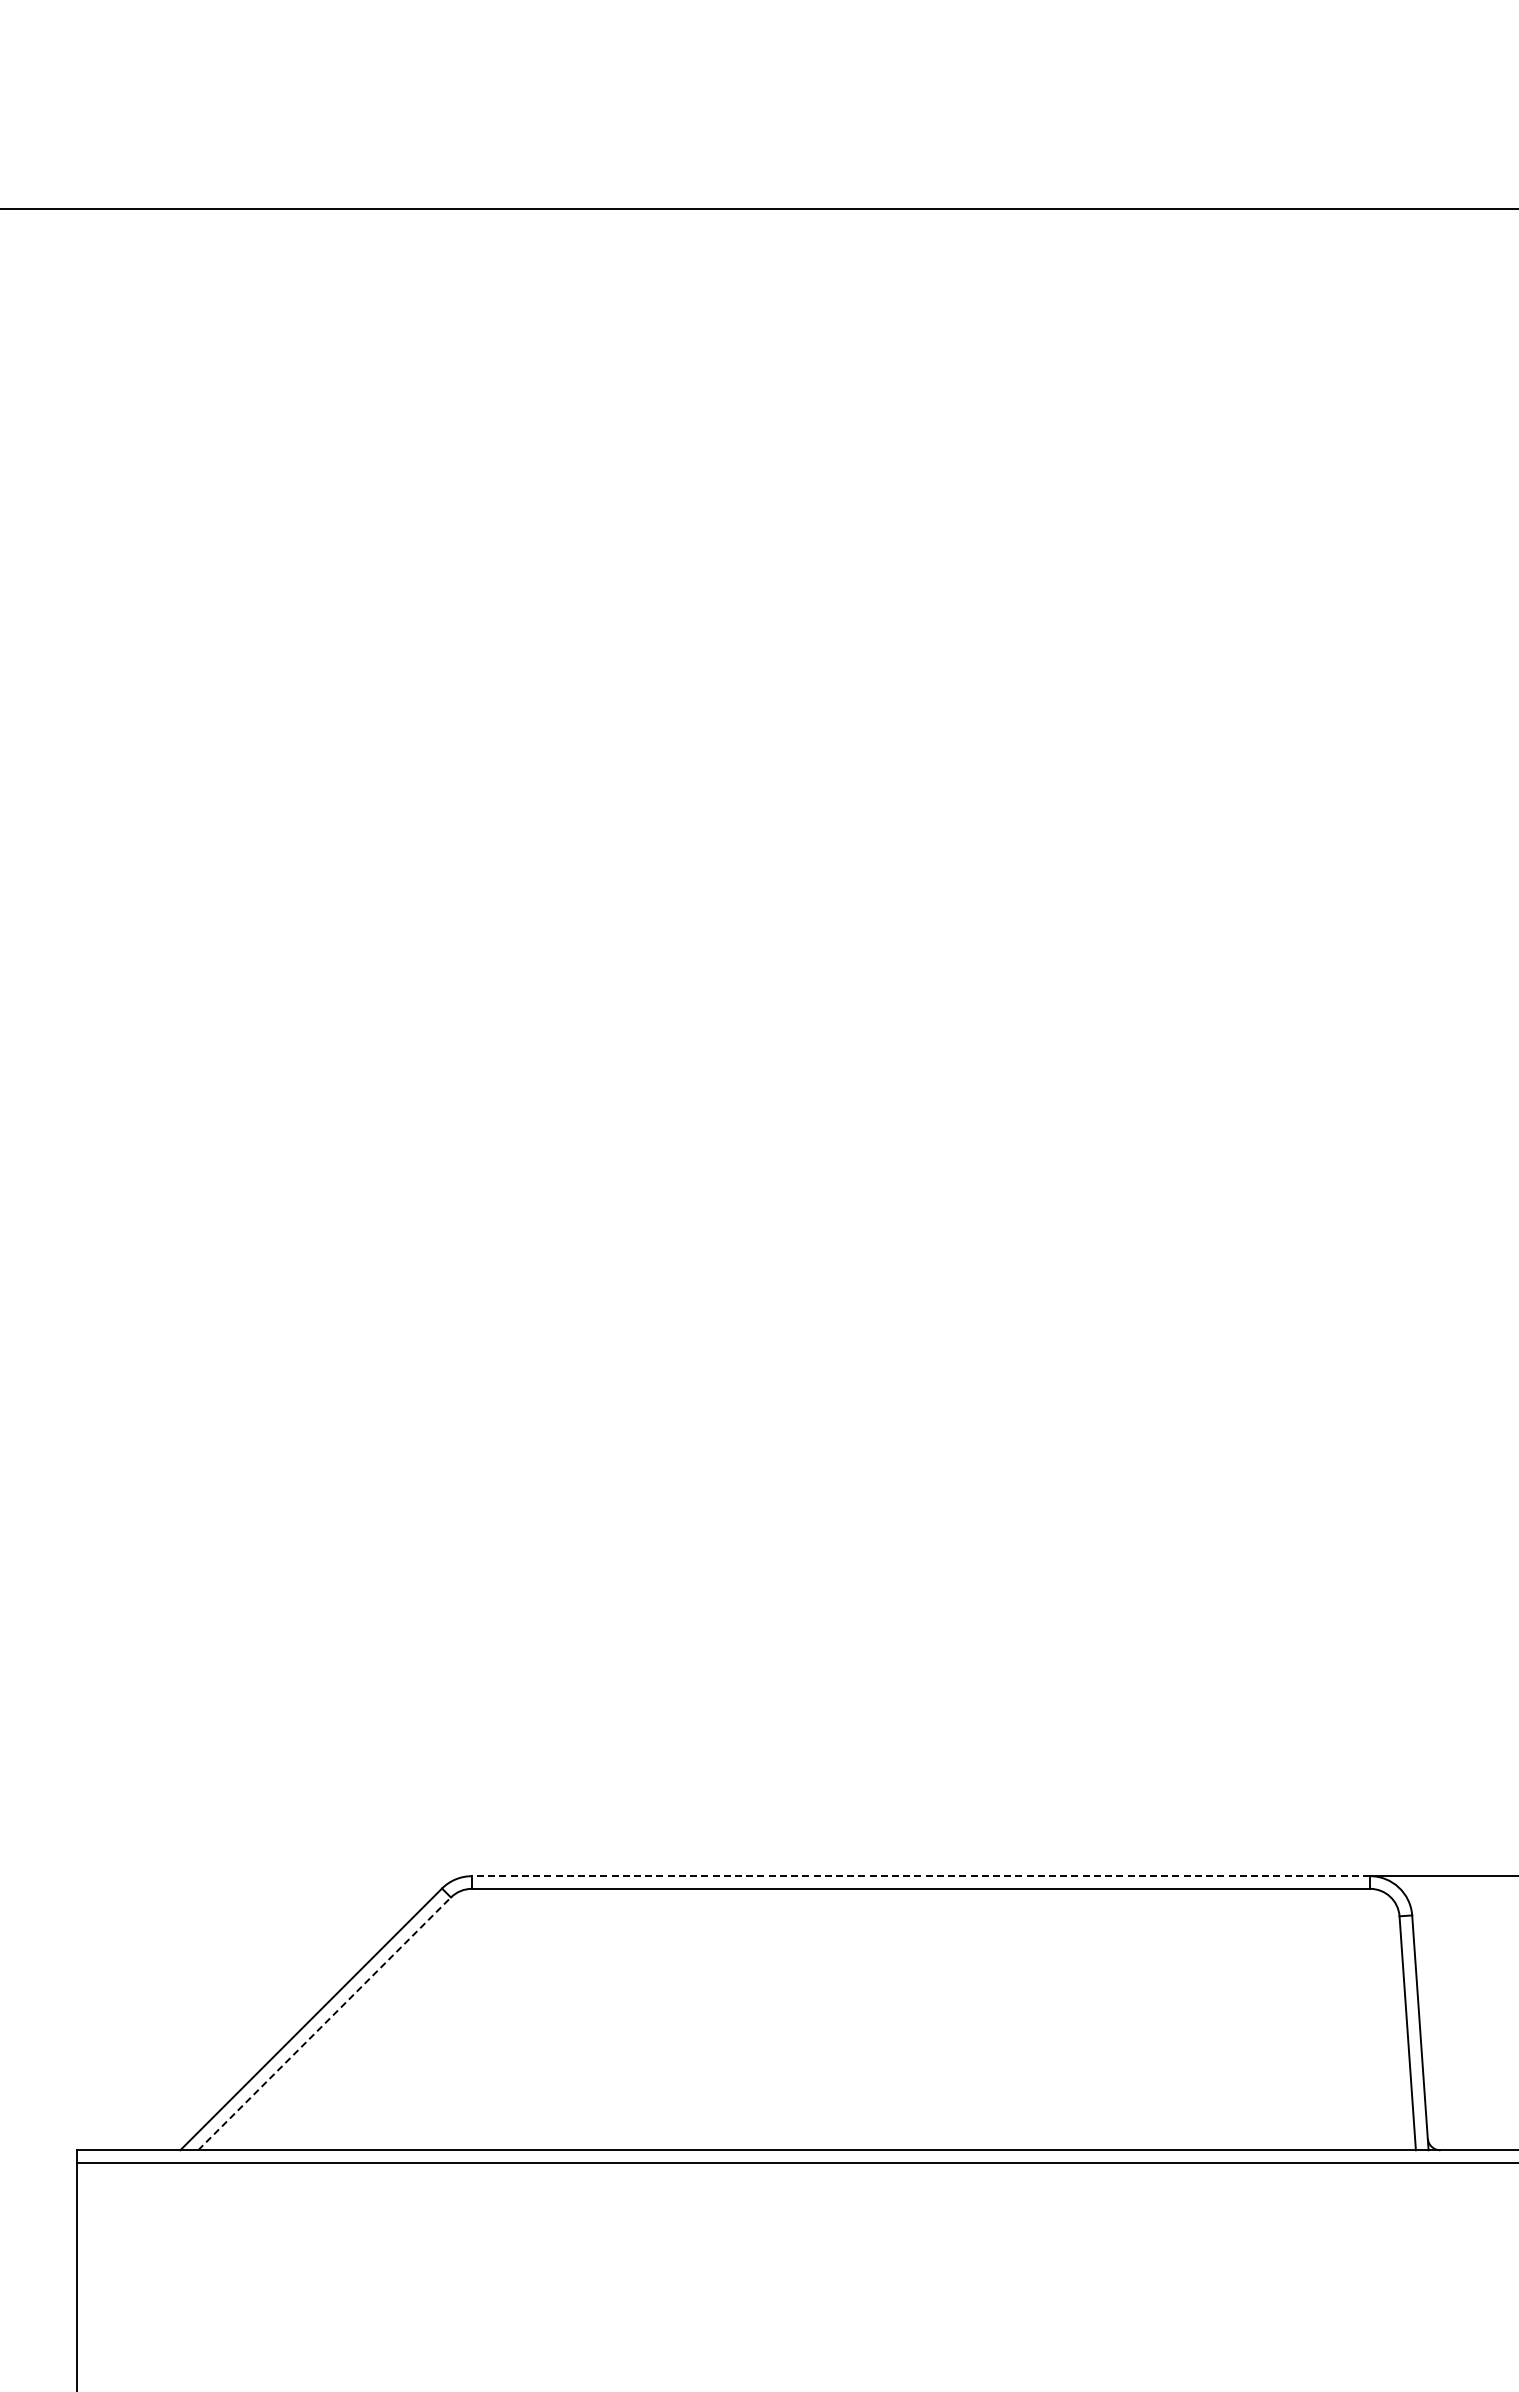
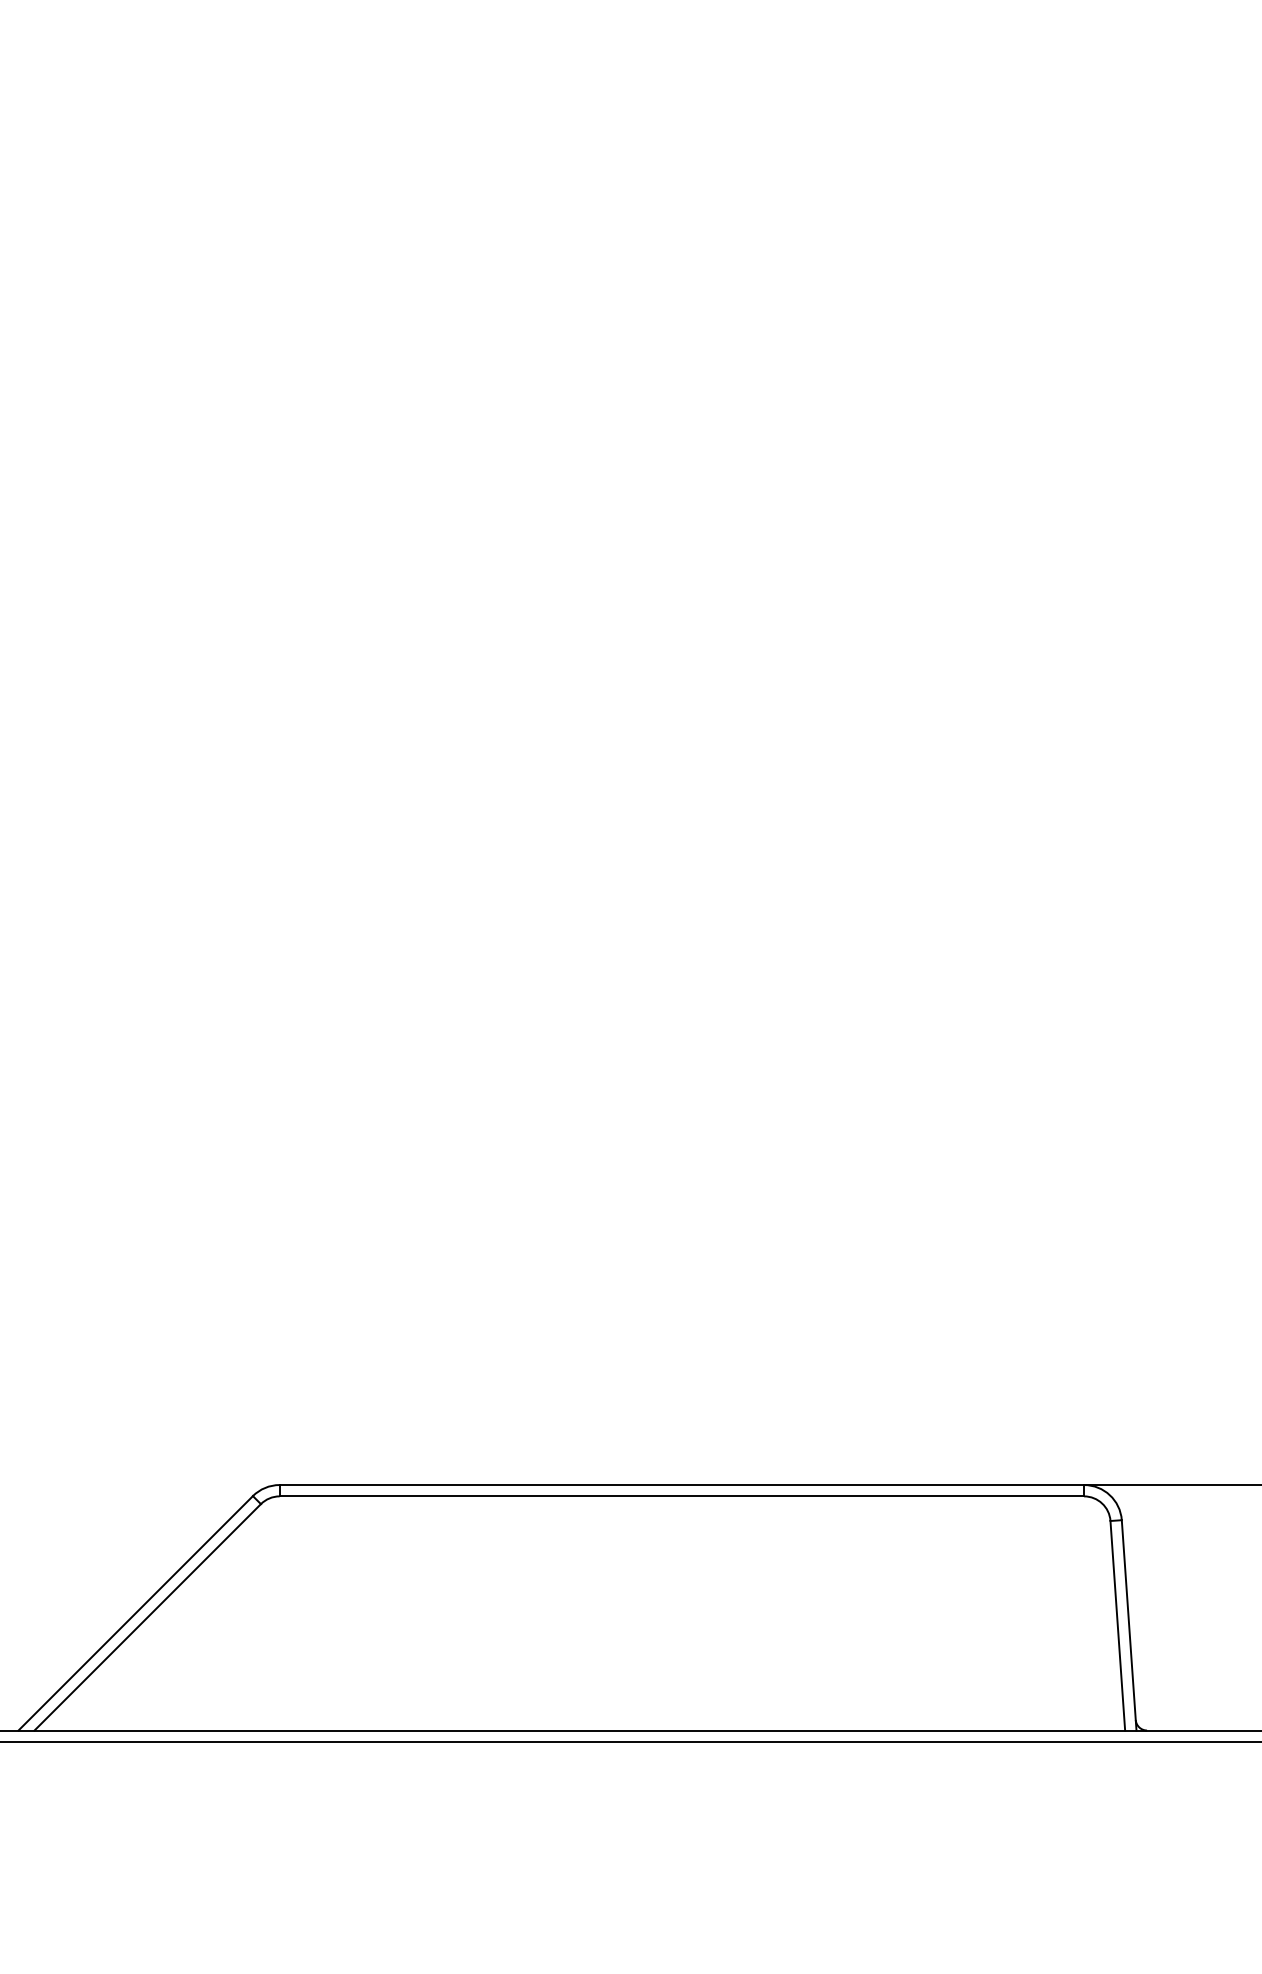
line: (920, 1876) -> (681, 1485), dashed -> solid
line: (324, 2023) -> (147, 1616), dashed -> solid

